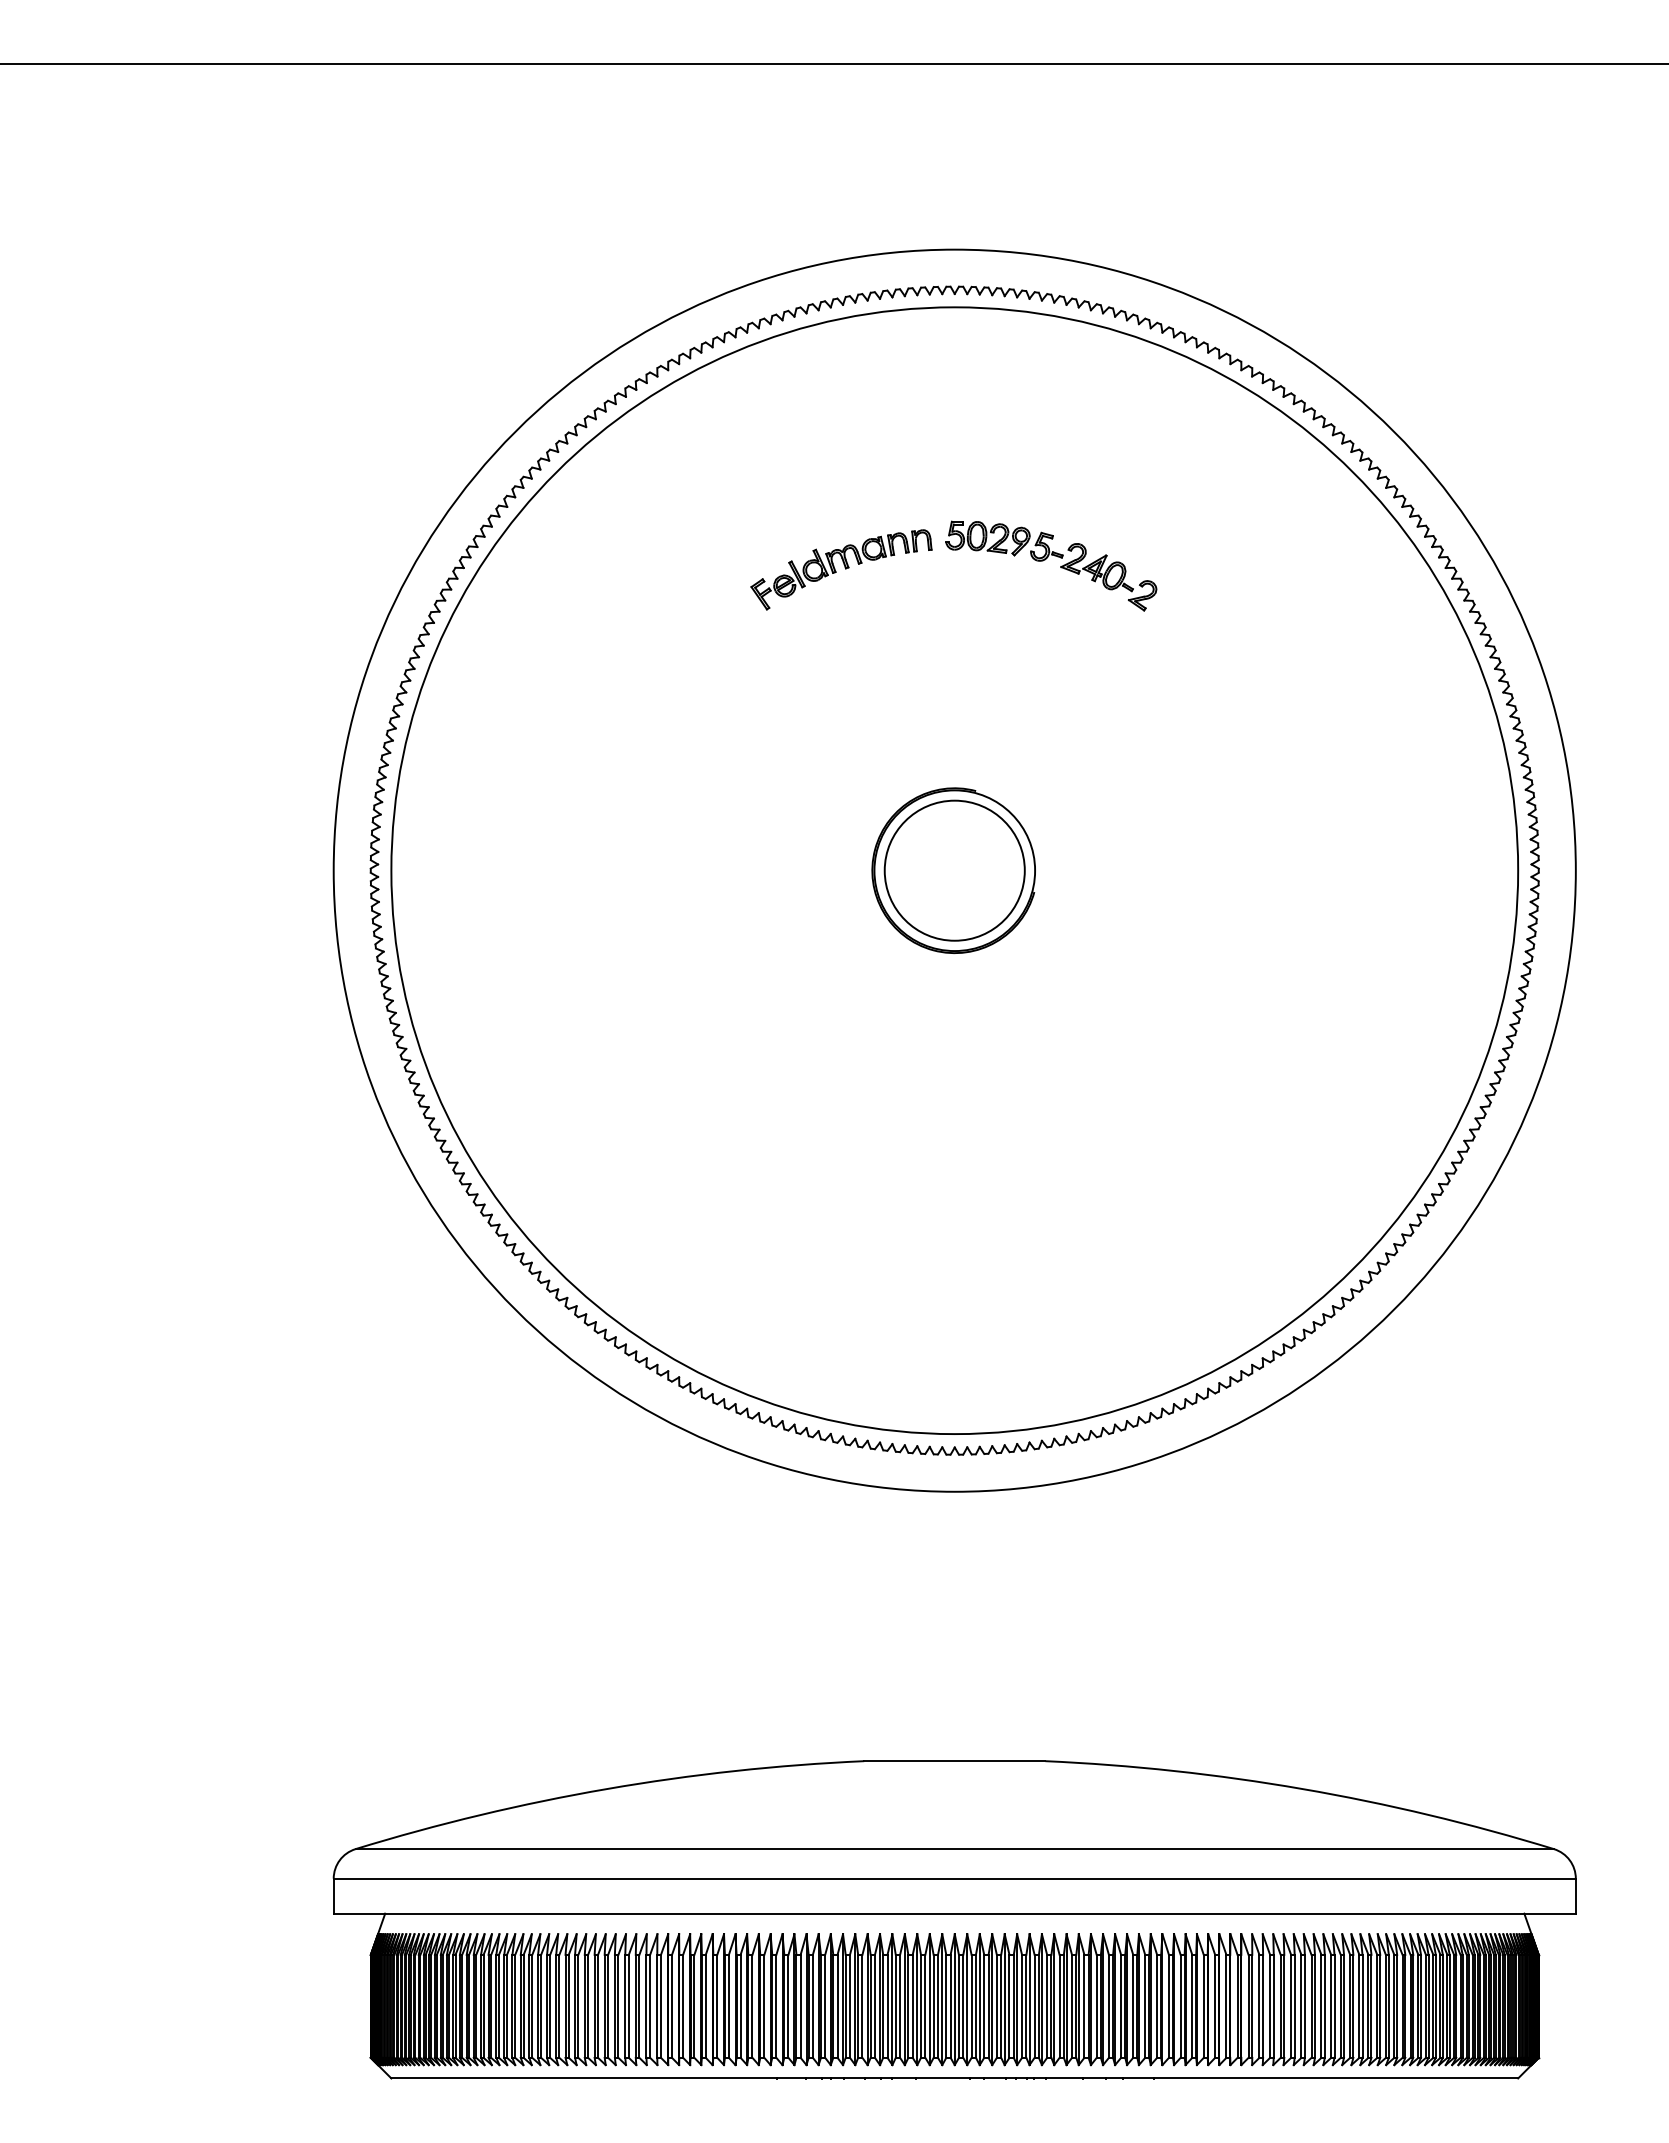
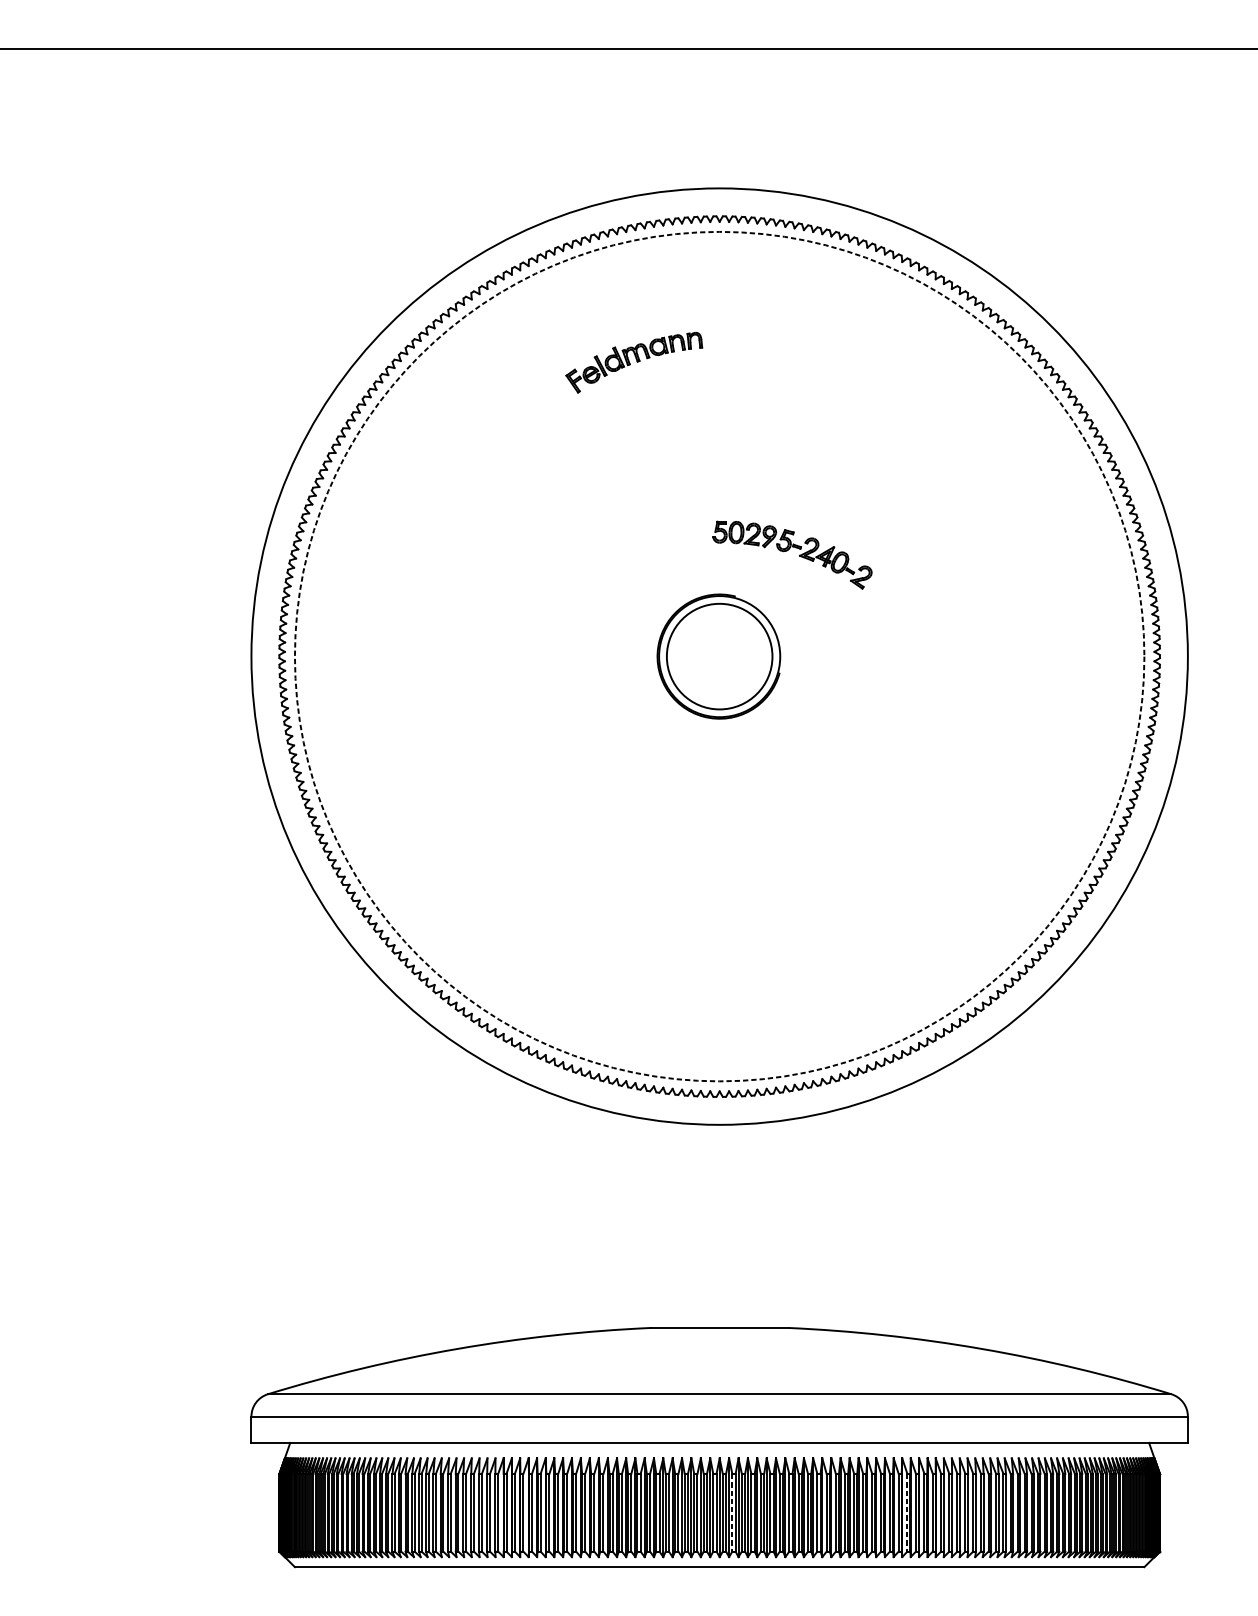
part: (1046, 559) -> (788, 550), moved
part: (841, 569) -> (634, 362), moved
circle: (954, 870) -> (719, 656), solid -> dashed
line: (971, 2006) -> (732, 1512), solid -> dashed
line: (1203, 2006) -> (907, 1512), solid -> dashed

